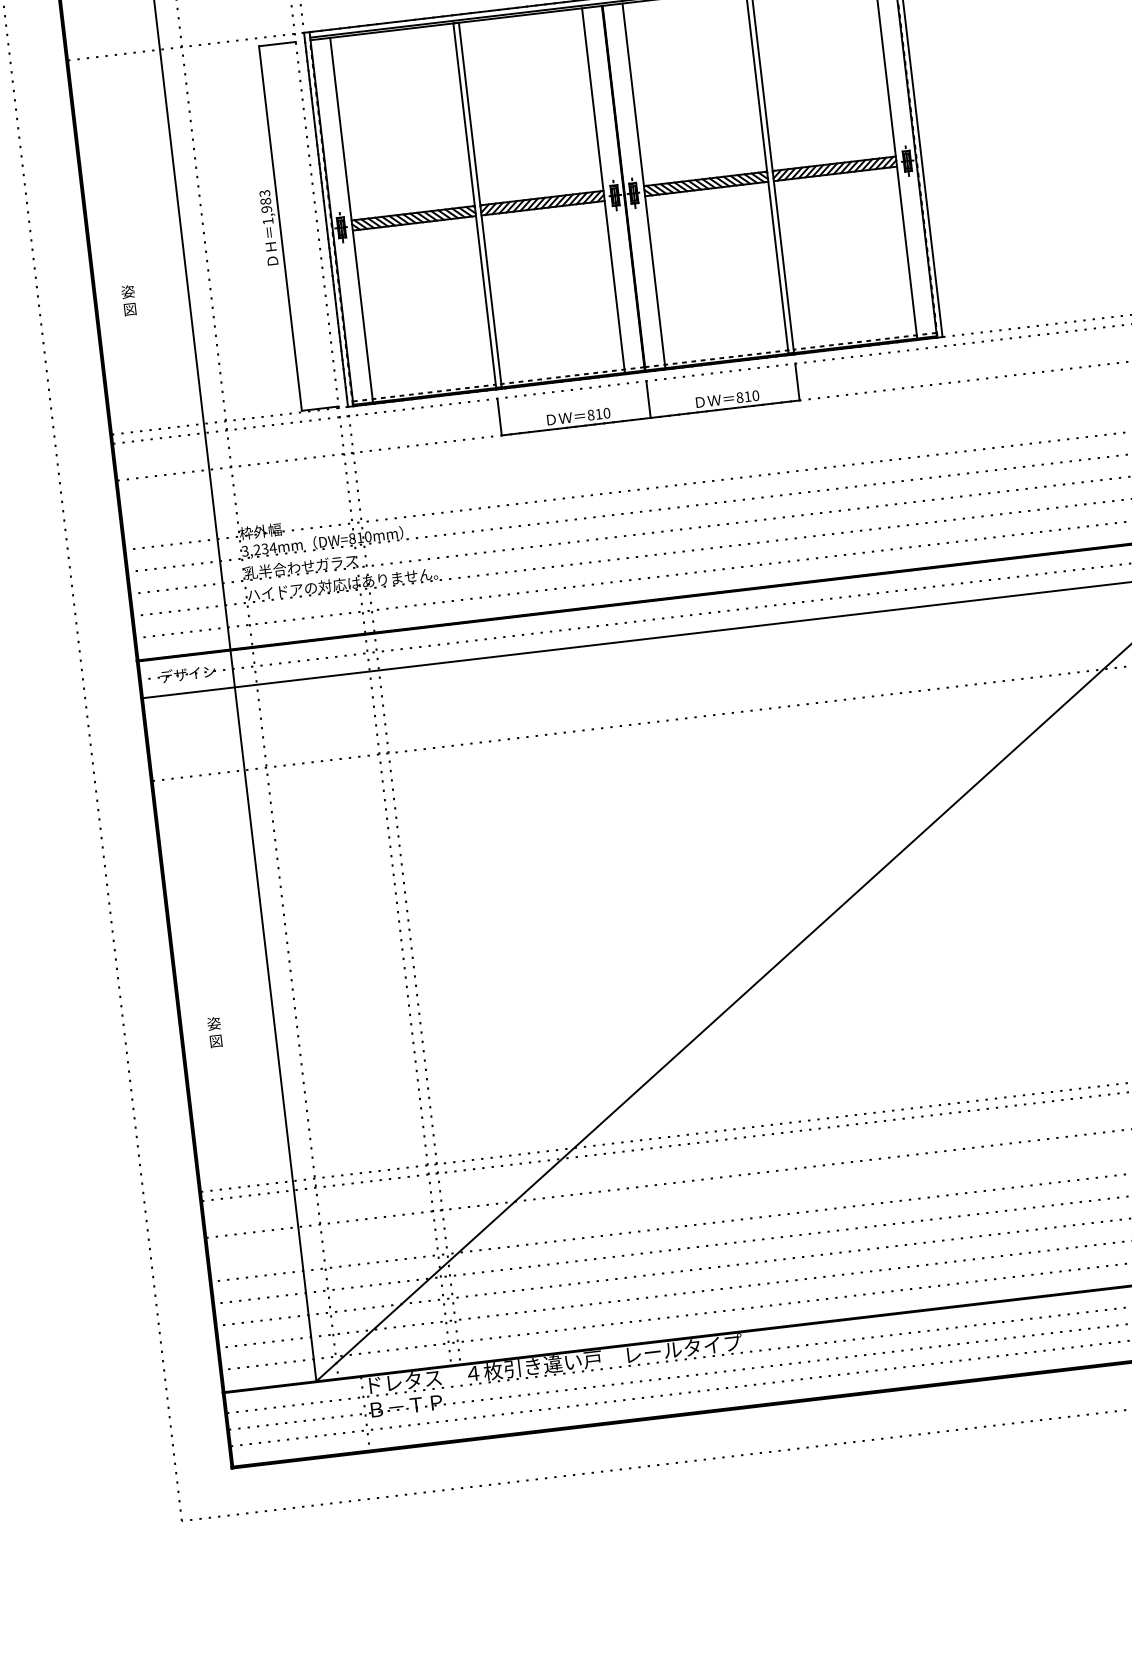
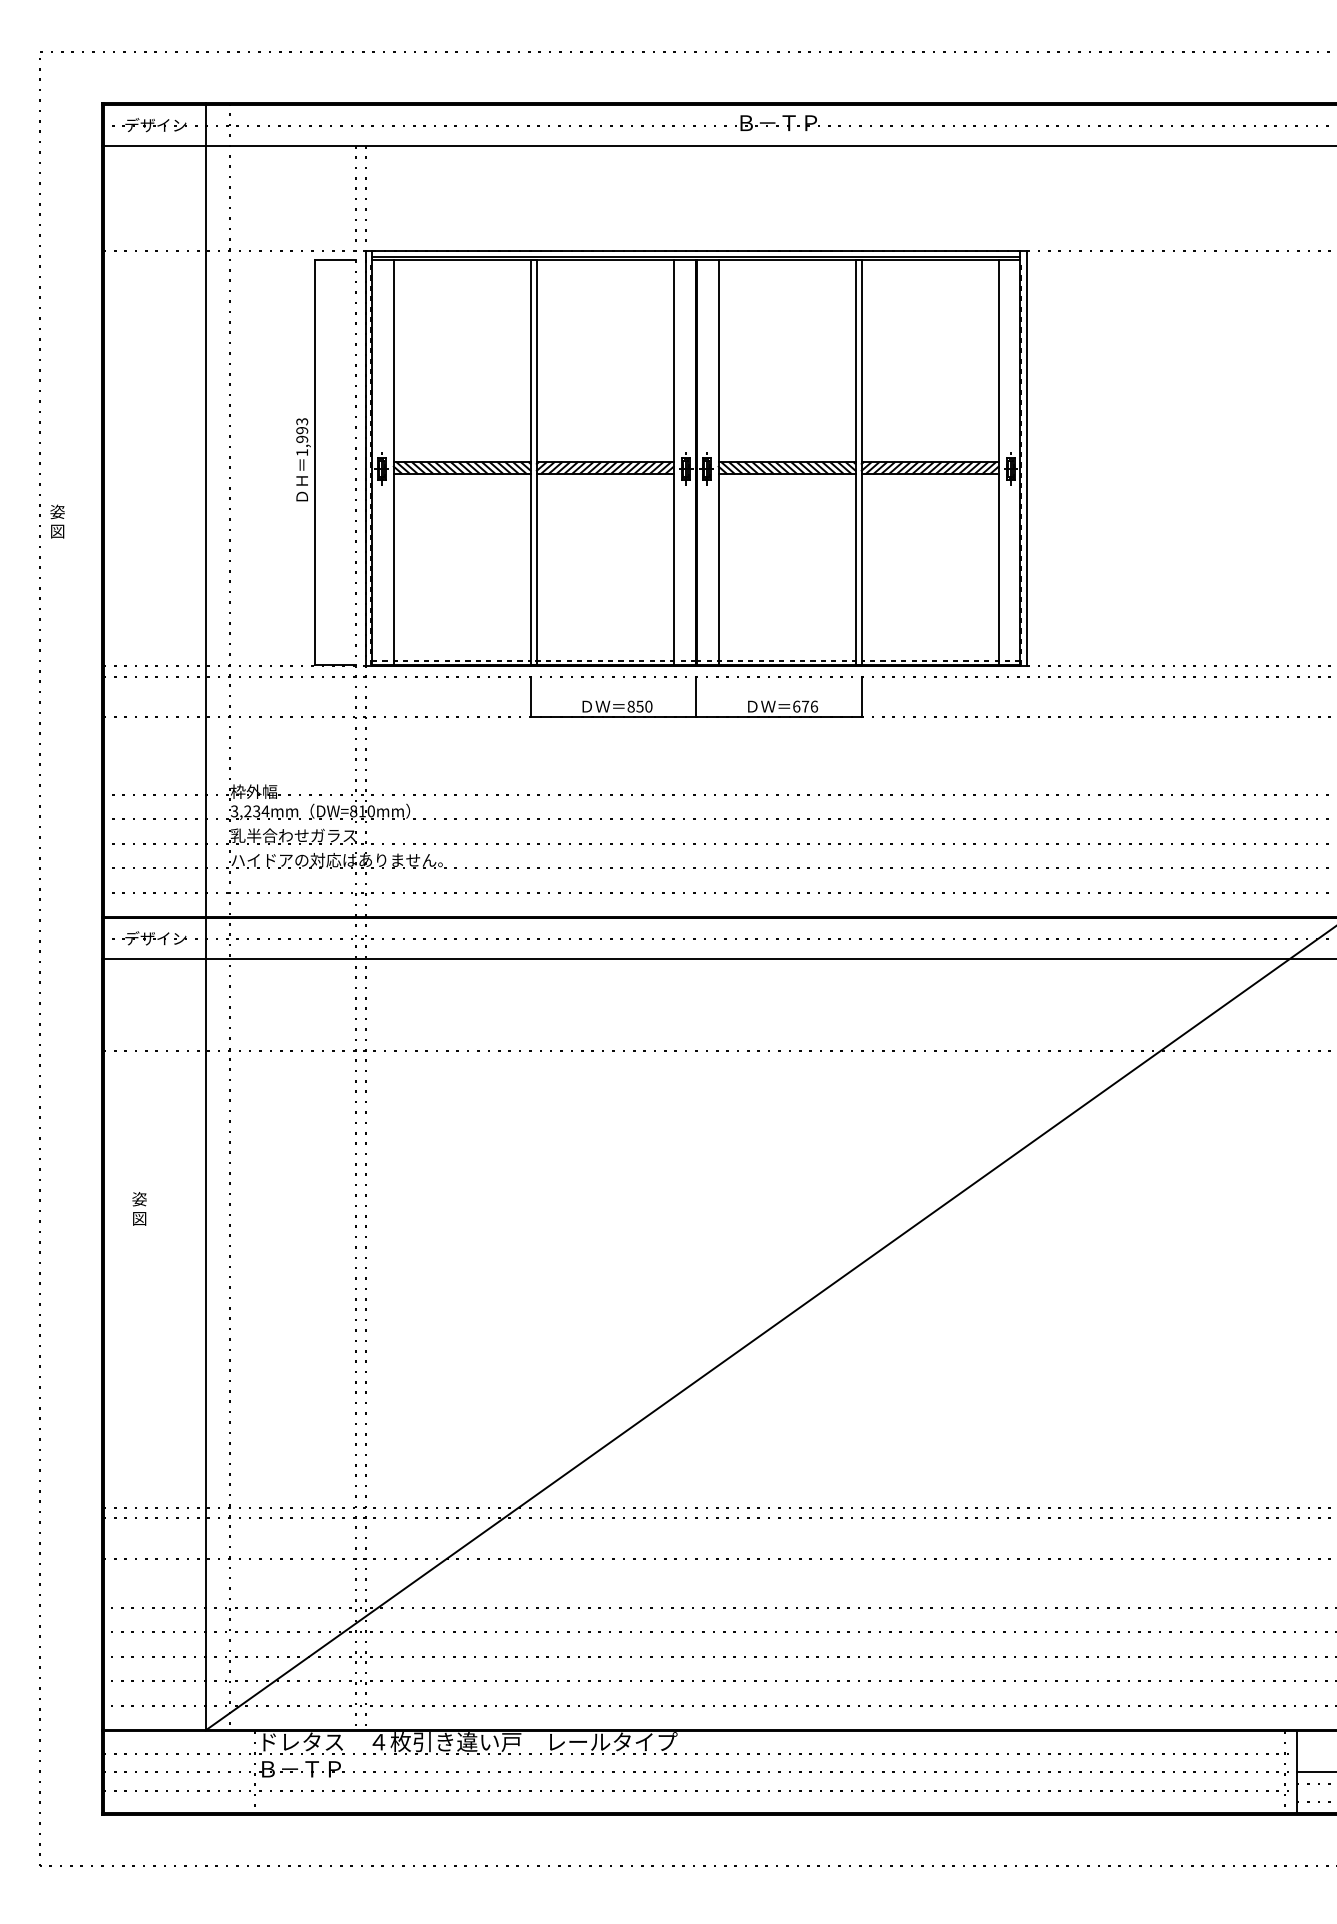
text: (266, 201) -> (302, 430), 1,983 -> 1,993
text: (129, 300) -> (57, 521), moved
text: (747, 396) -> (805, 706), 810 -> 676
text: (598, 414) -> (639, 706), 810 -> 850
text: (214, 1032) -> (139, 1208), moved

